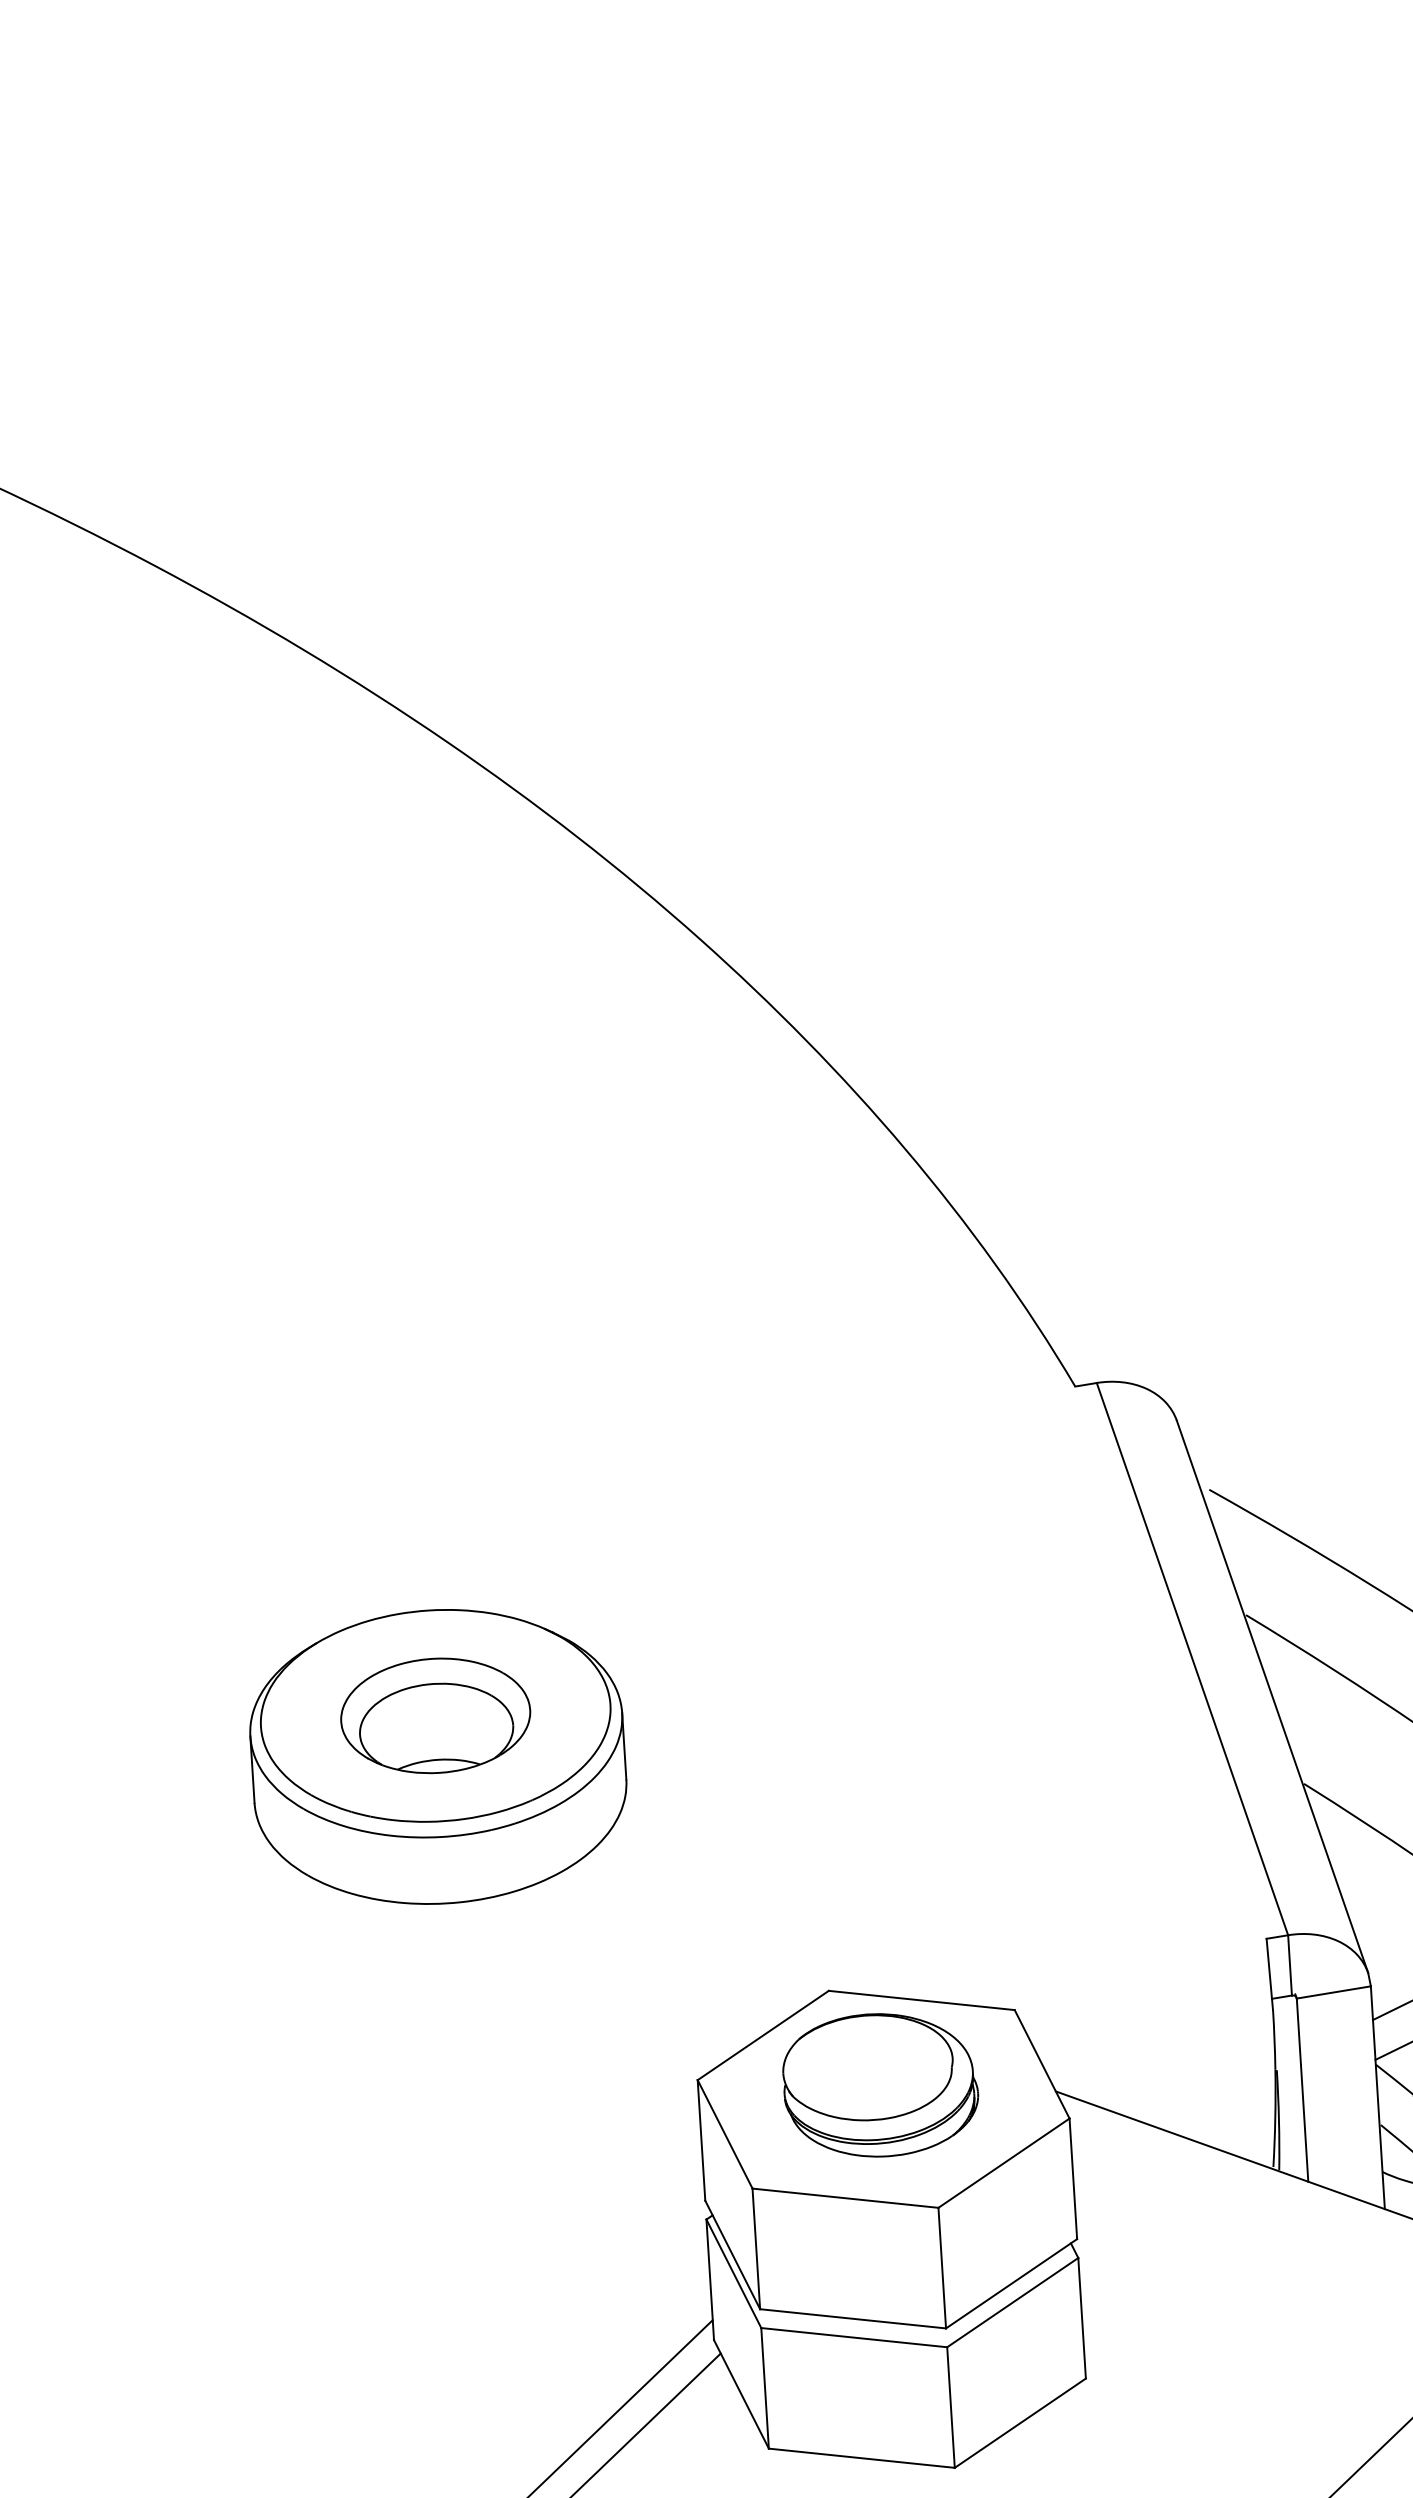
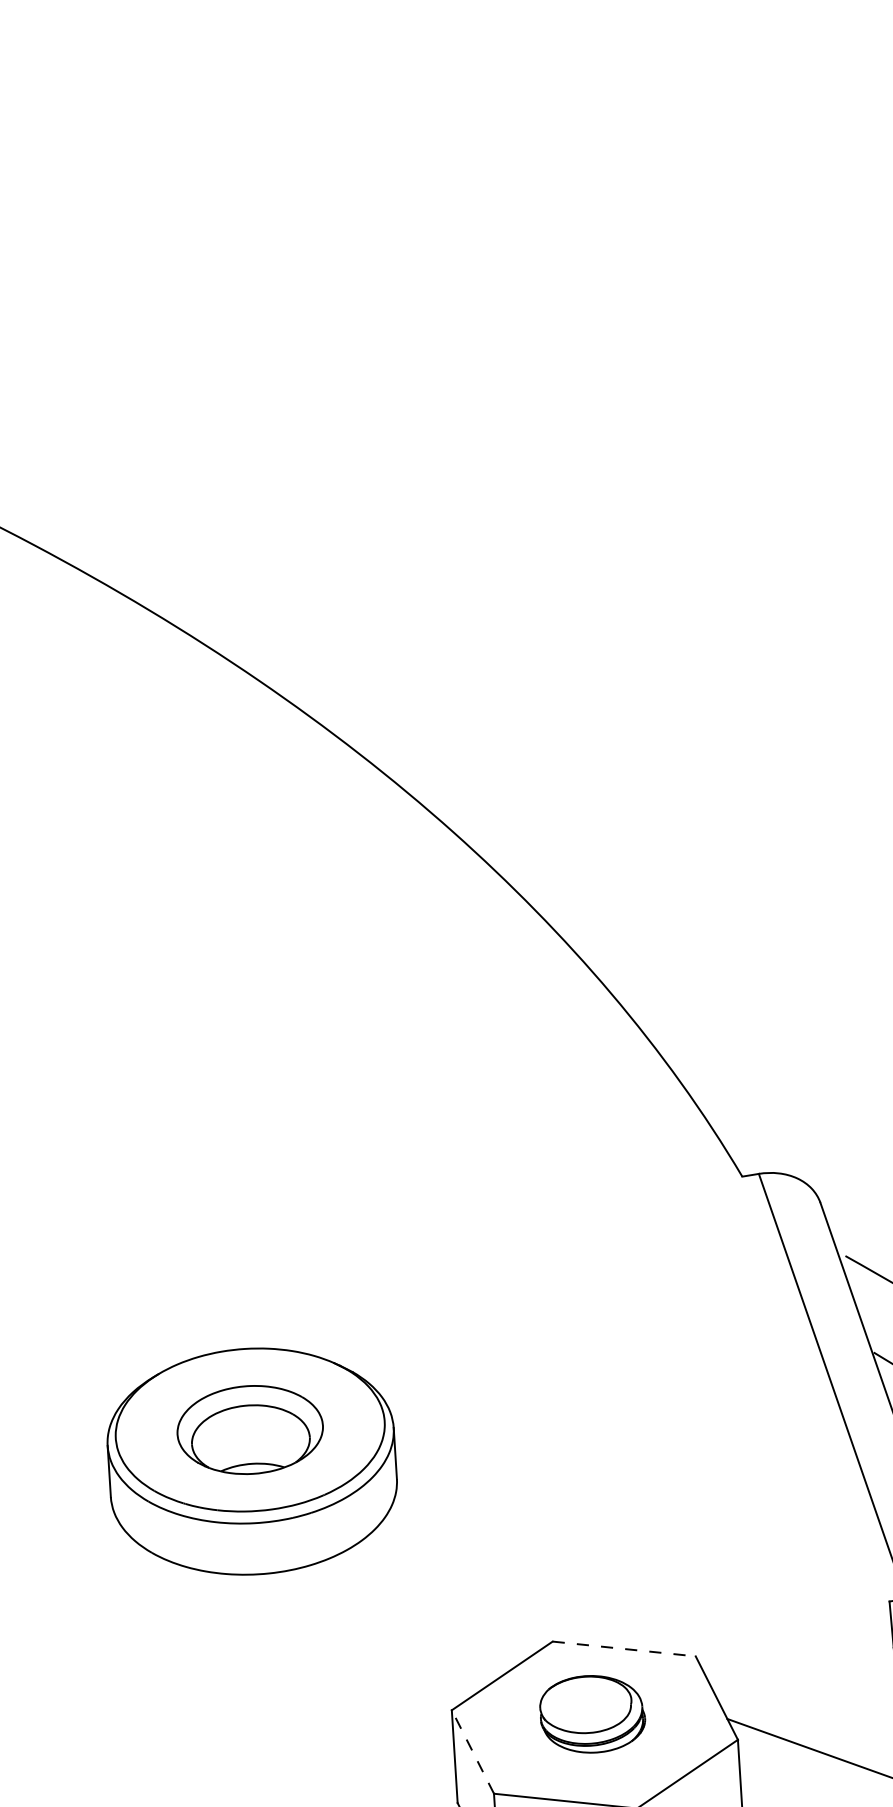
line: (922, 2000) -> (624, 1649), solid -> dashed
part: (880, 2085) -> (592, 1714), size x0.7
line: (725, 2134) -> (473, 1752), solid -> dashed

